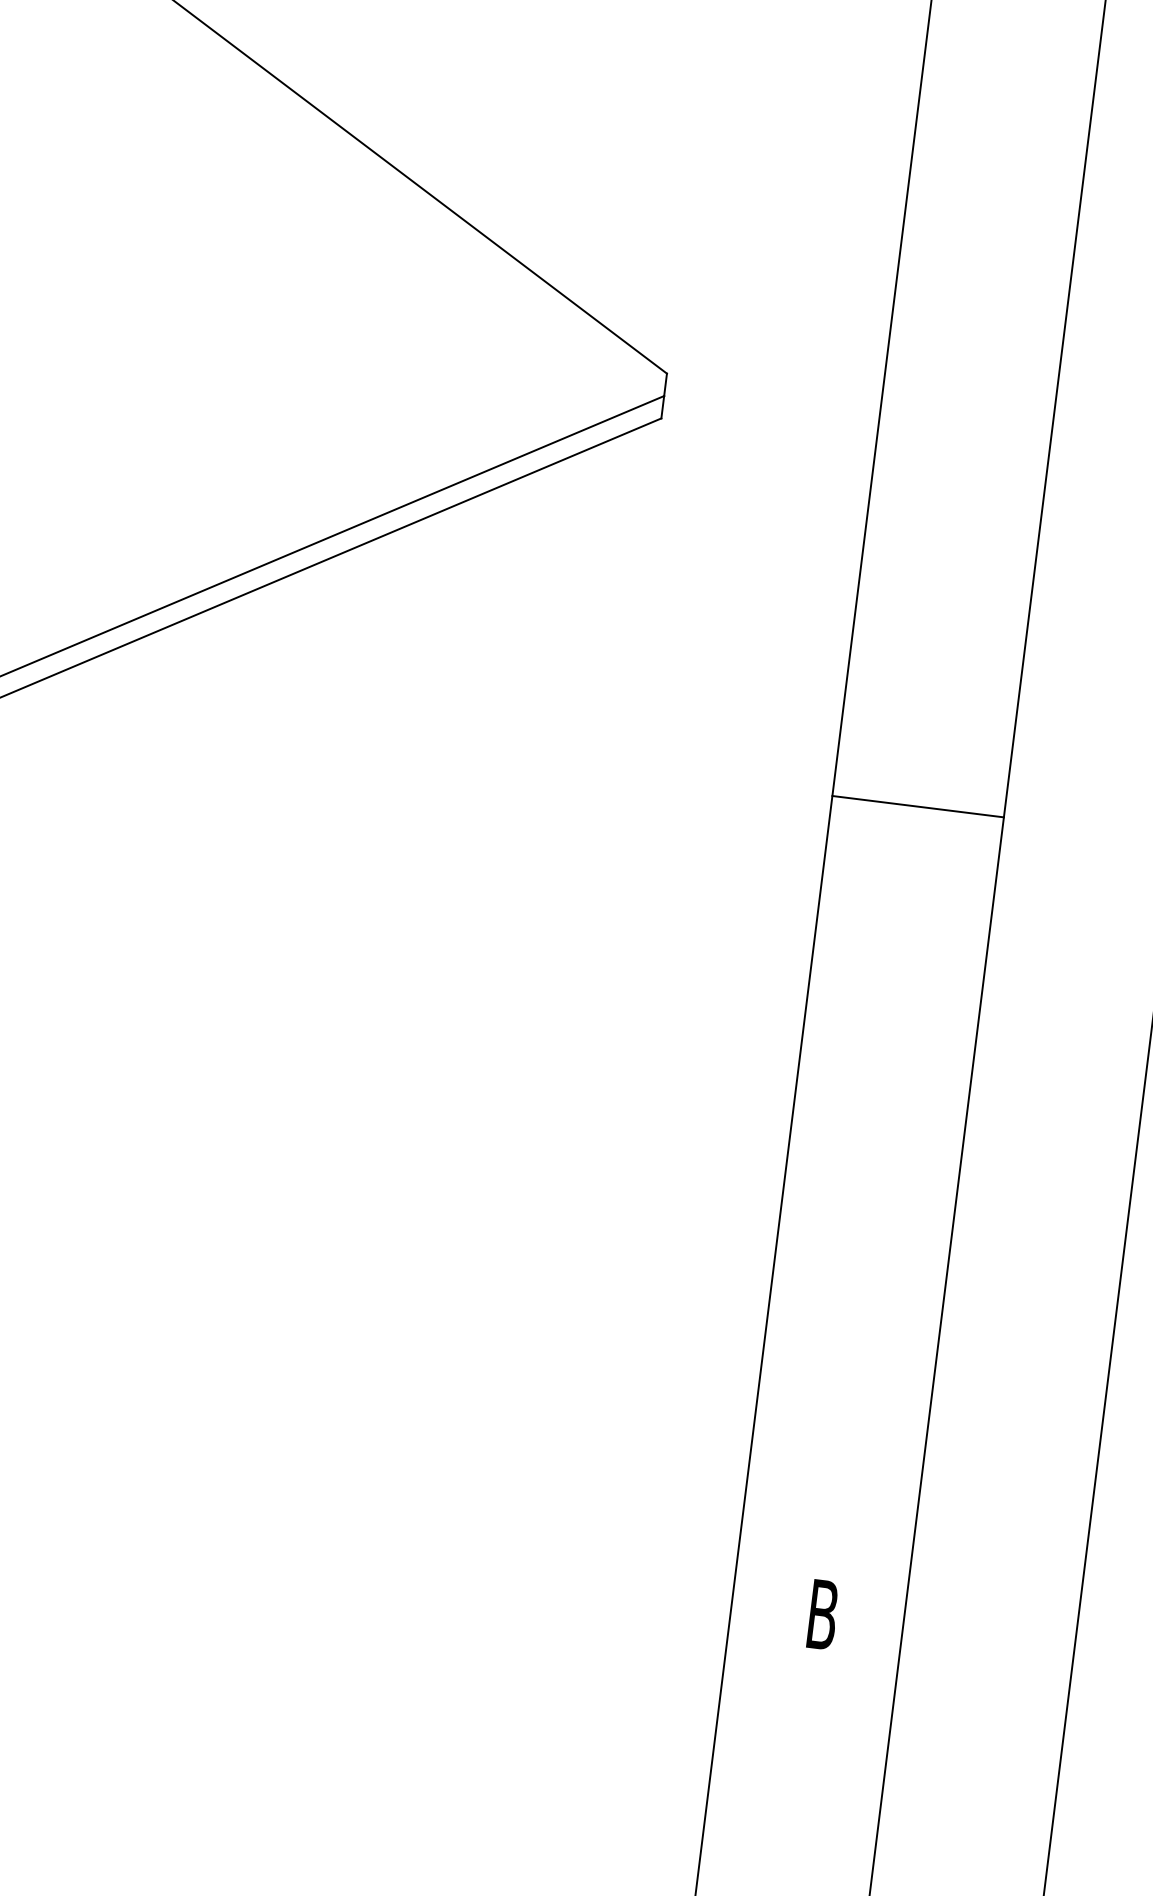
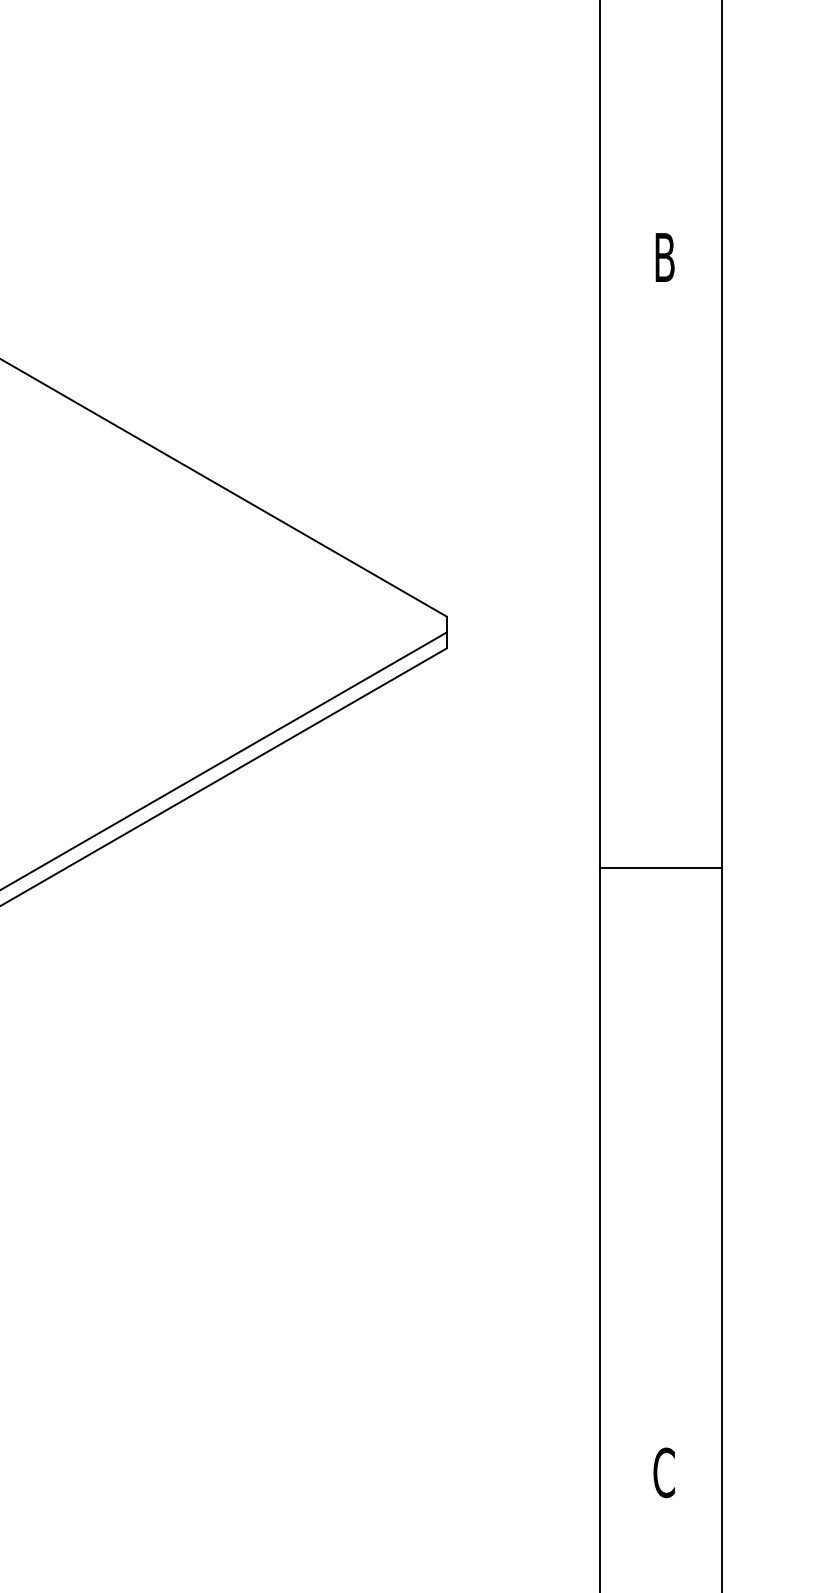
line: (918, 807) -> (660, 868), moved
text: (821, 1614) -> (663, 1472), B -> C

